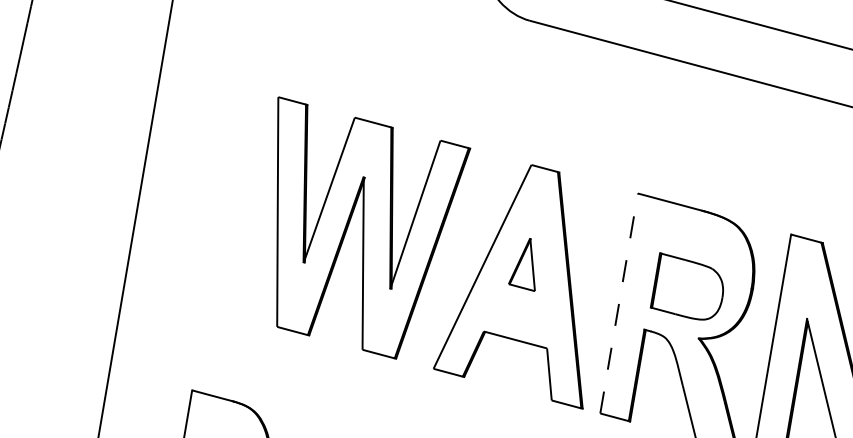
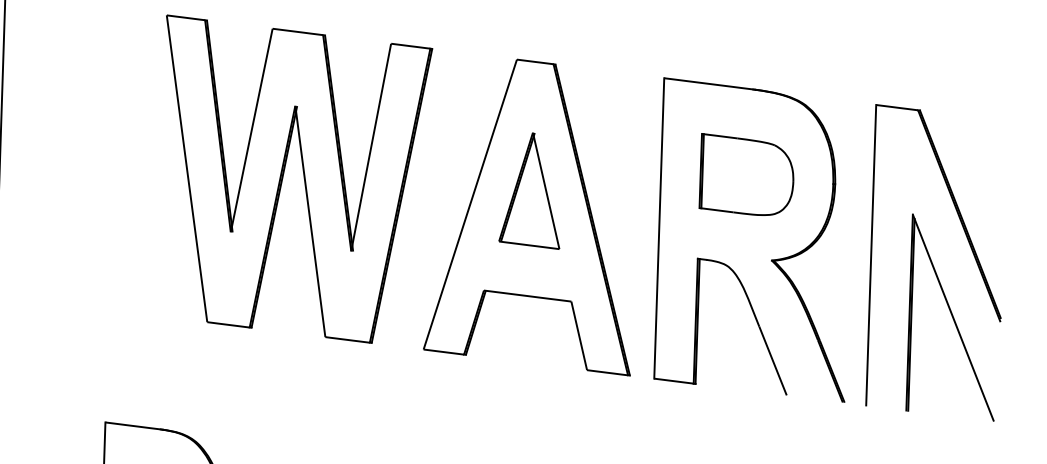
part: (521, 264) -> (521, 194), size x1.67
part: (686, 286) -> (743, 173), moved
line: (619, 303) -> (659, 228), dashed -> solid

